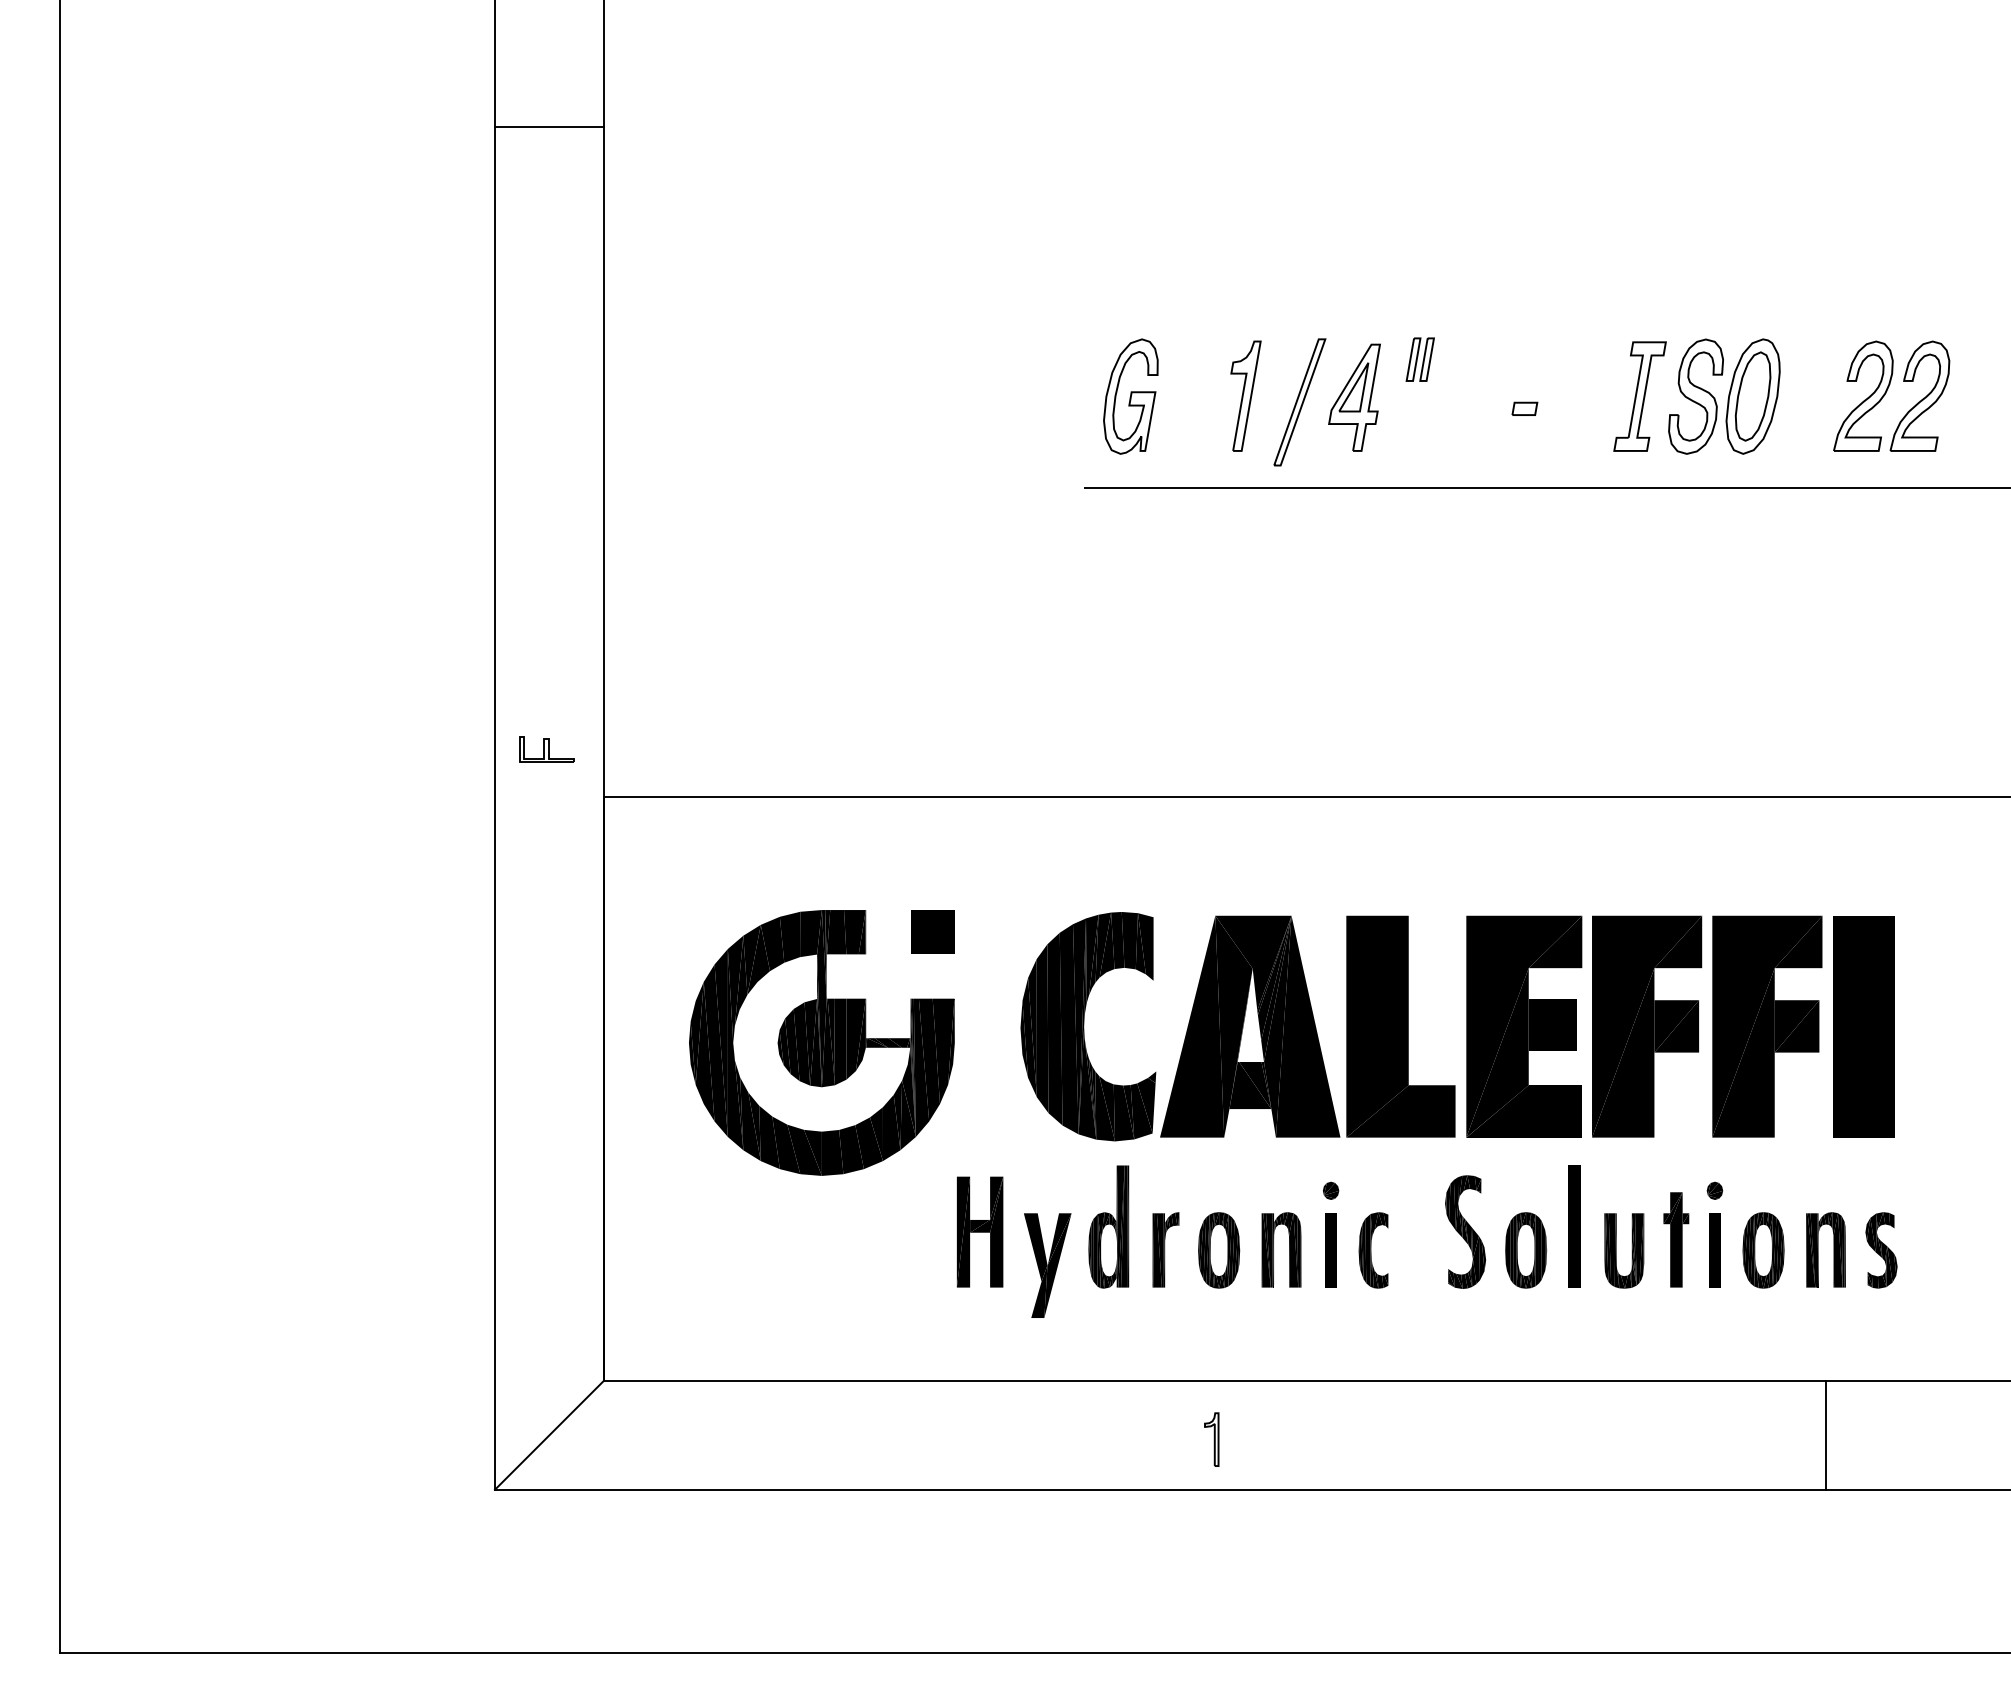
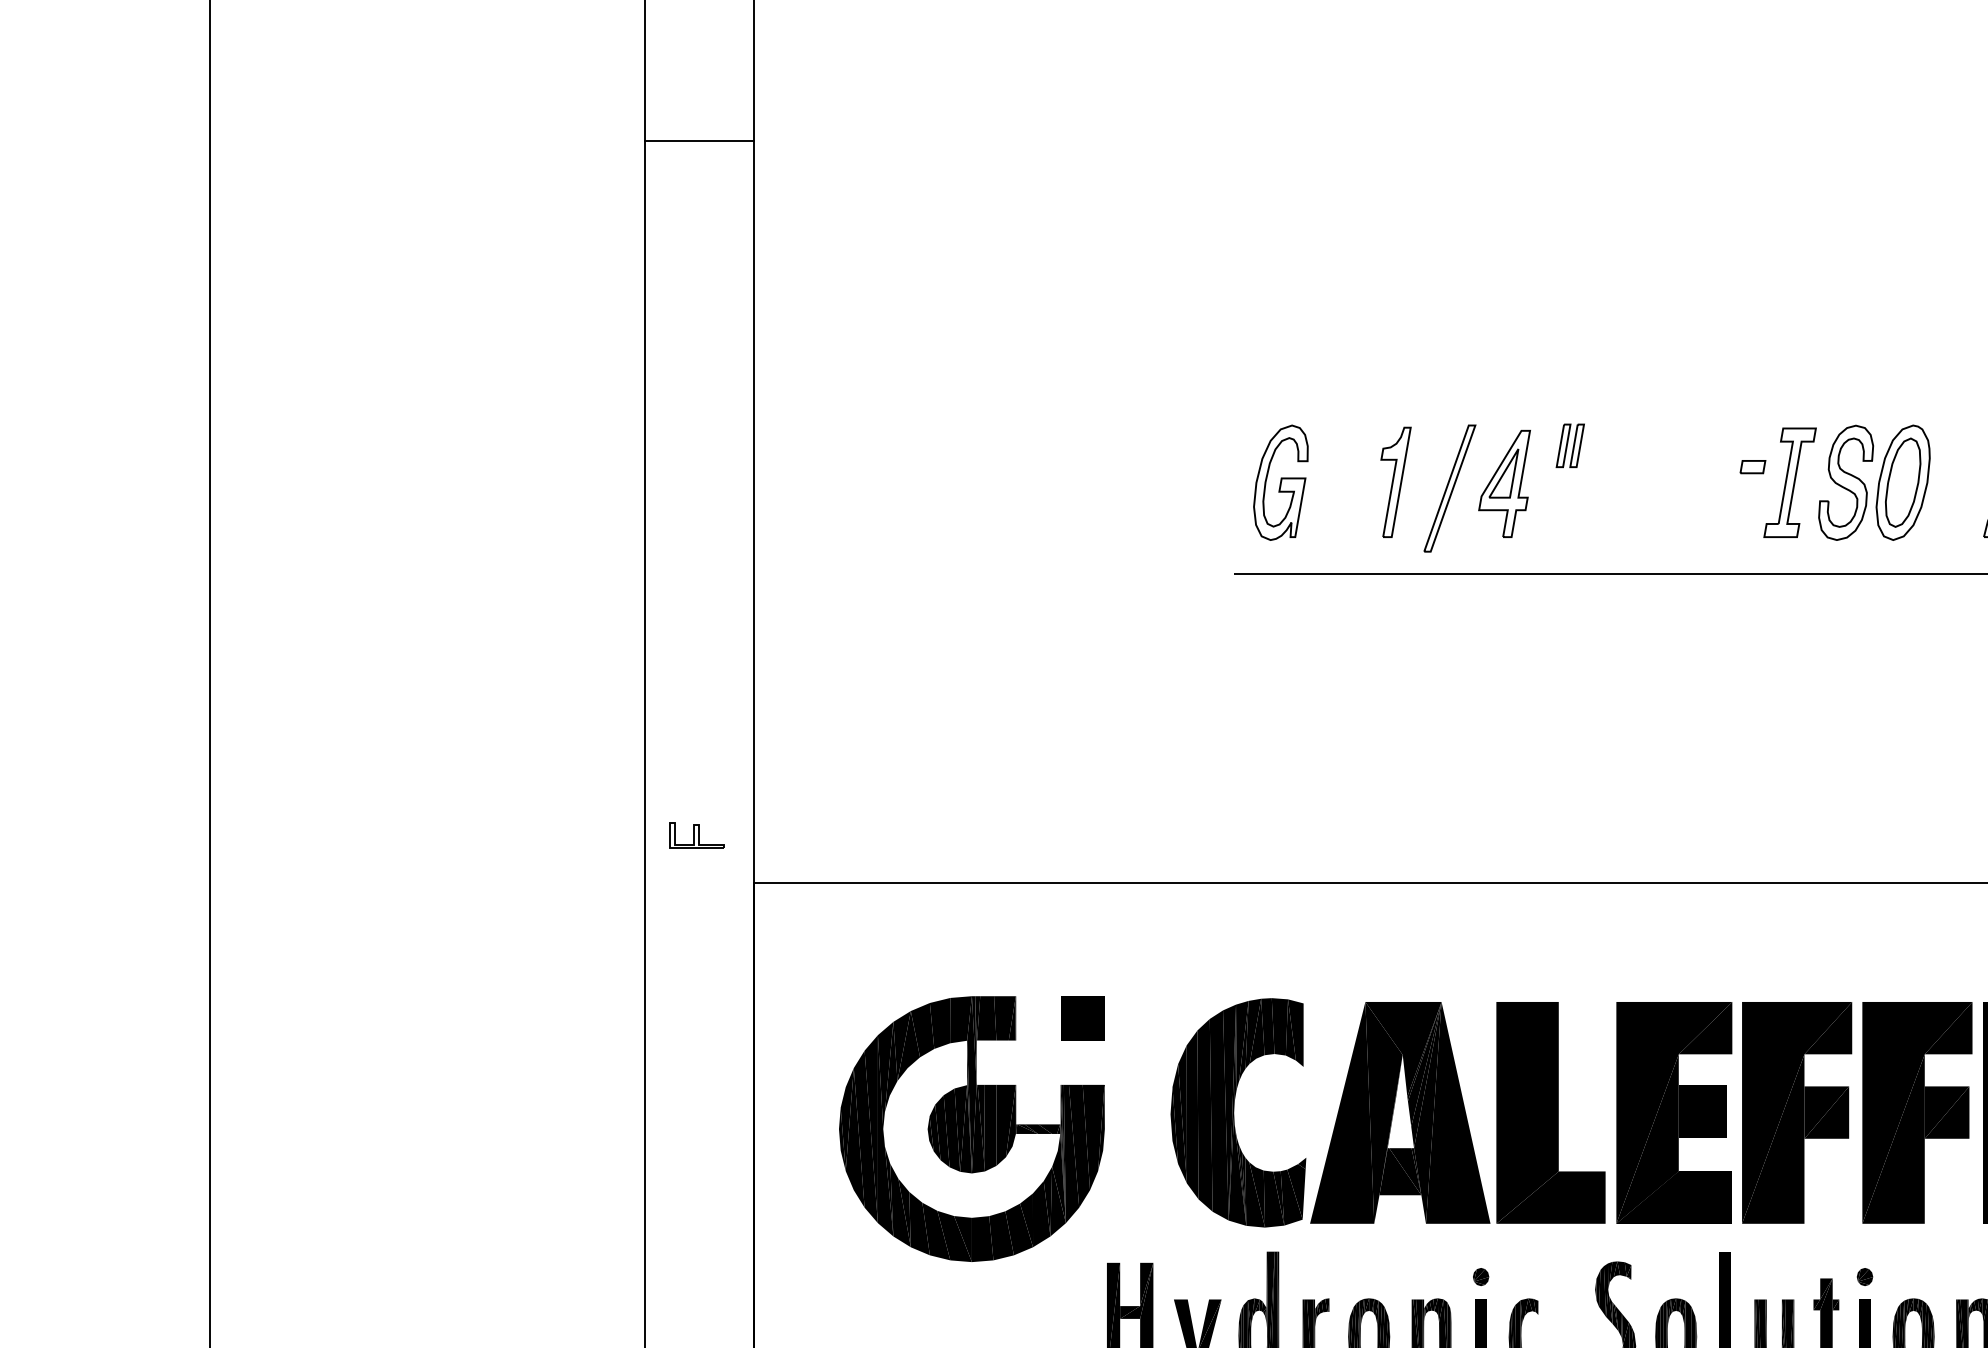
line: (548, 127) -> (698, 141), moved
part: (1524, 408) -> (1752, 466), moved

